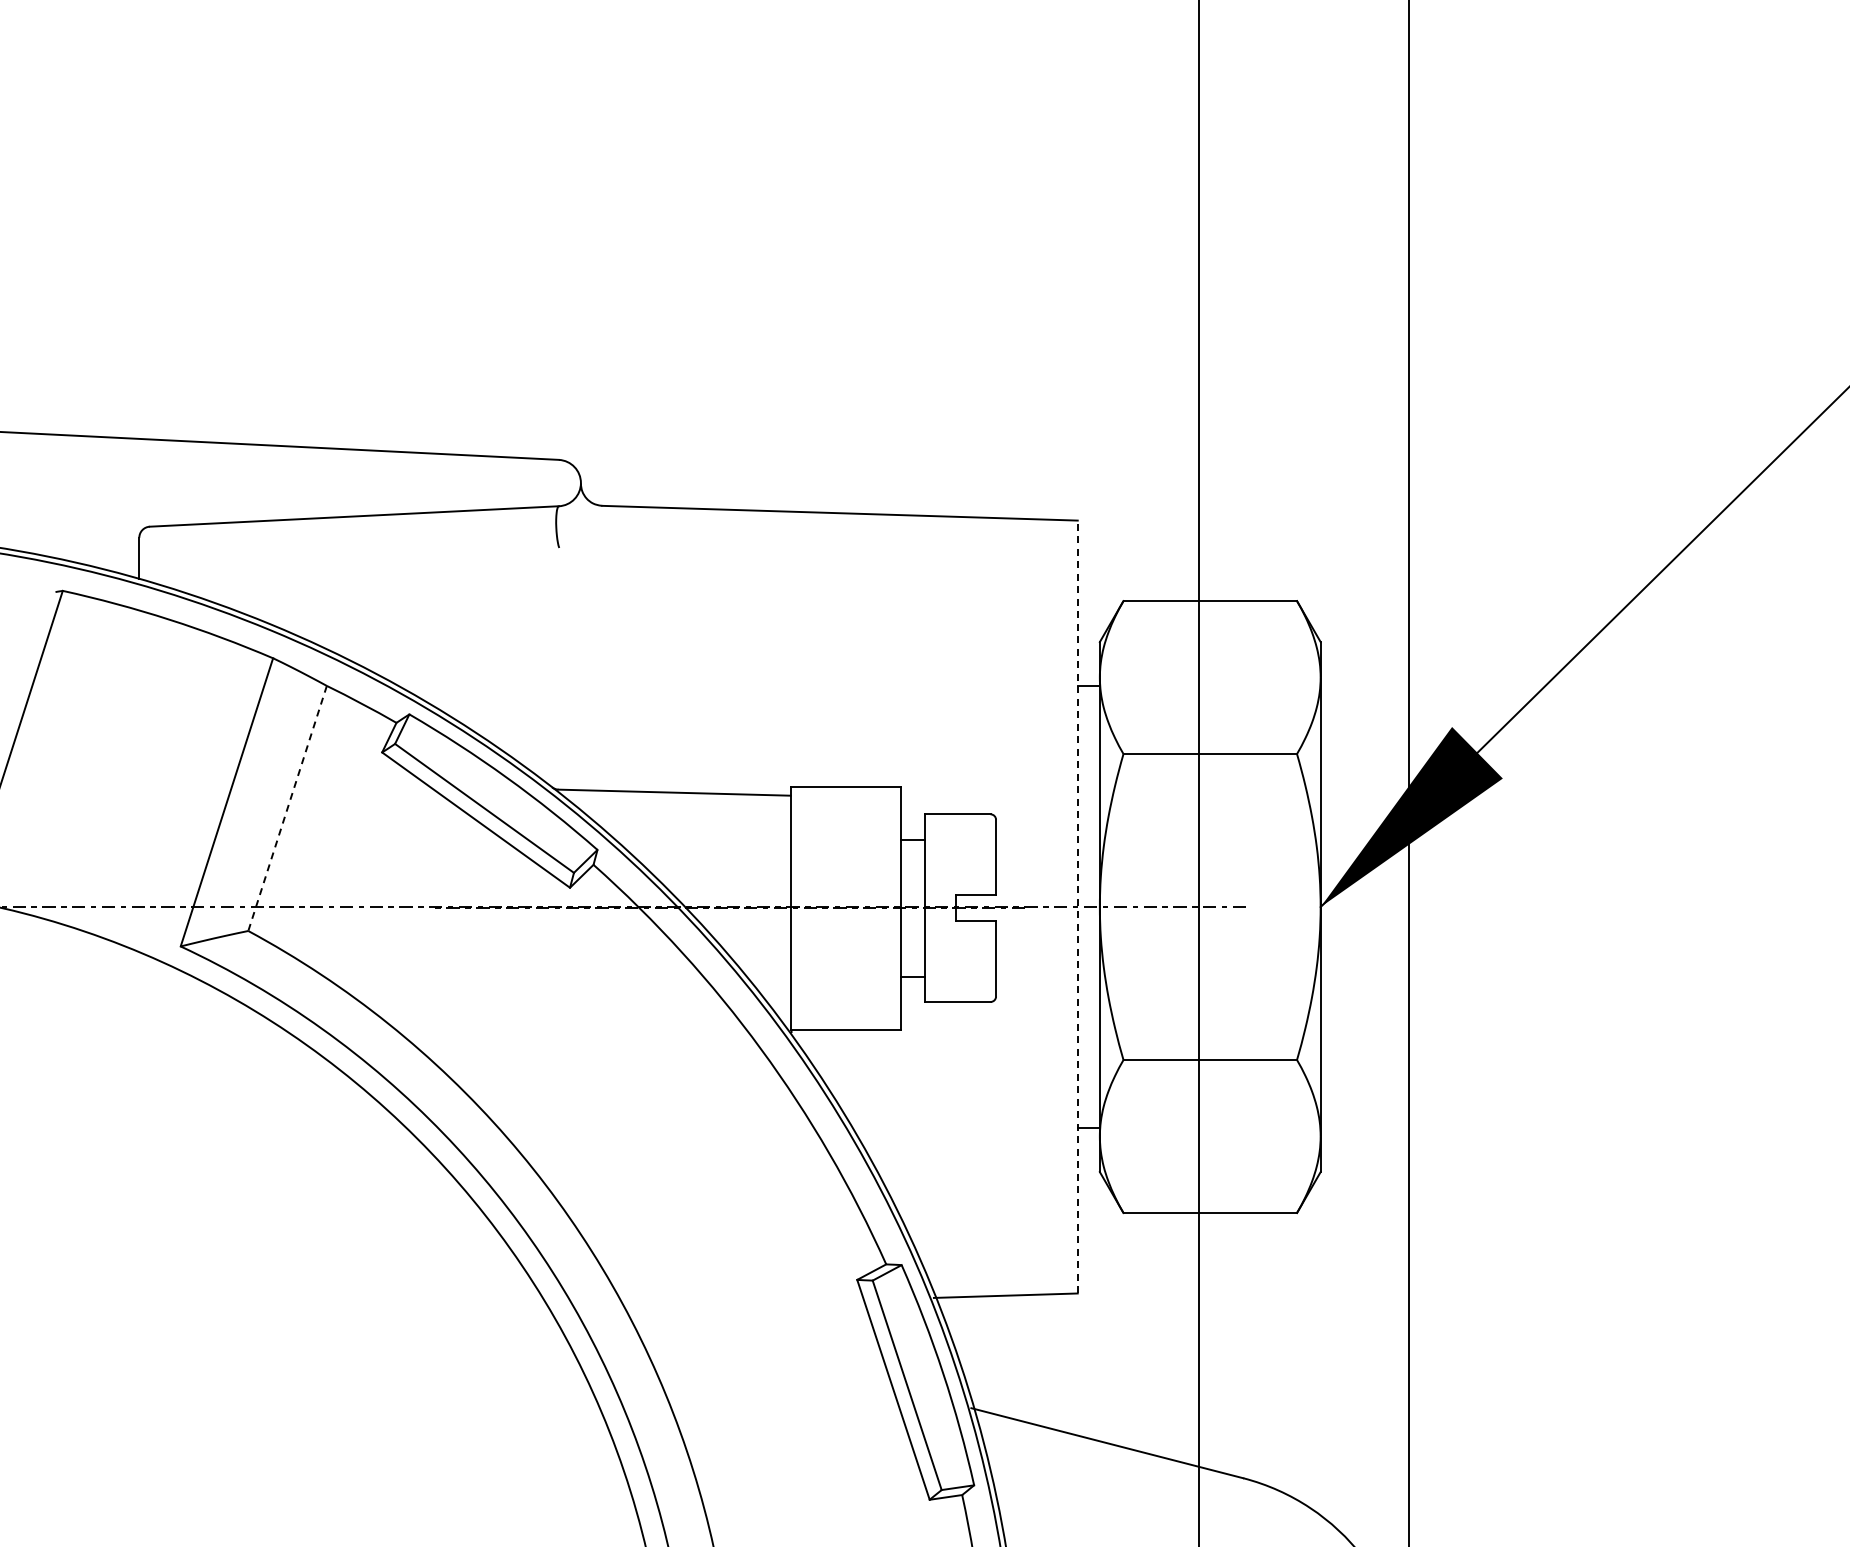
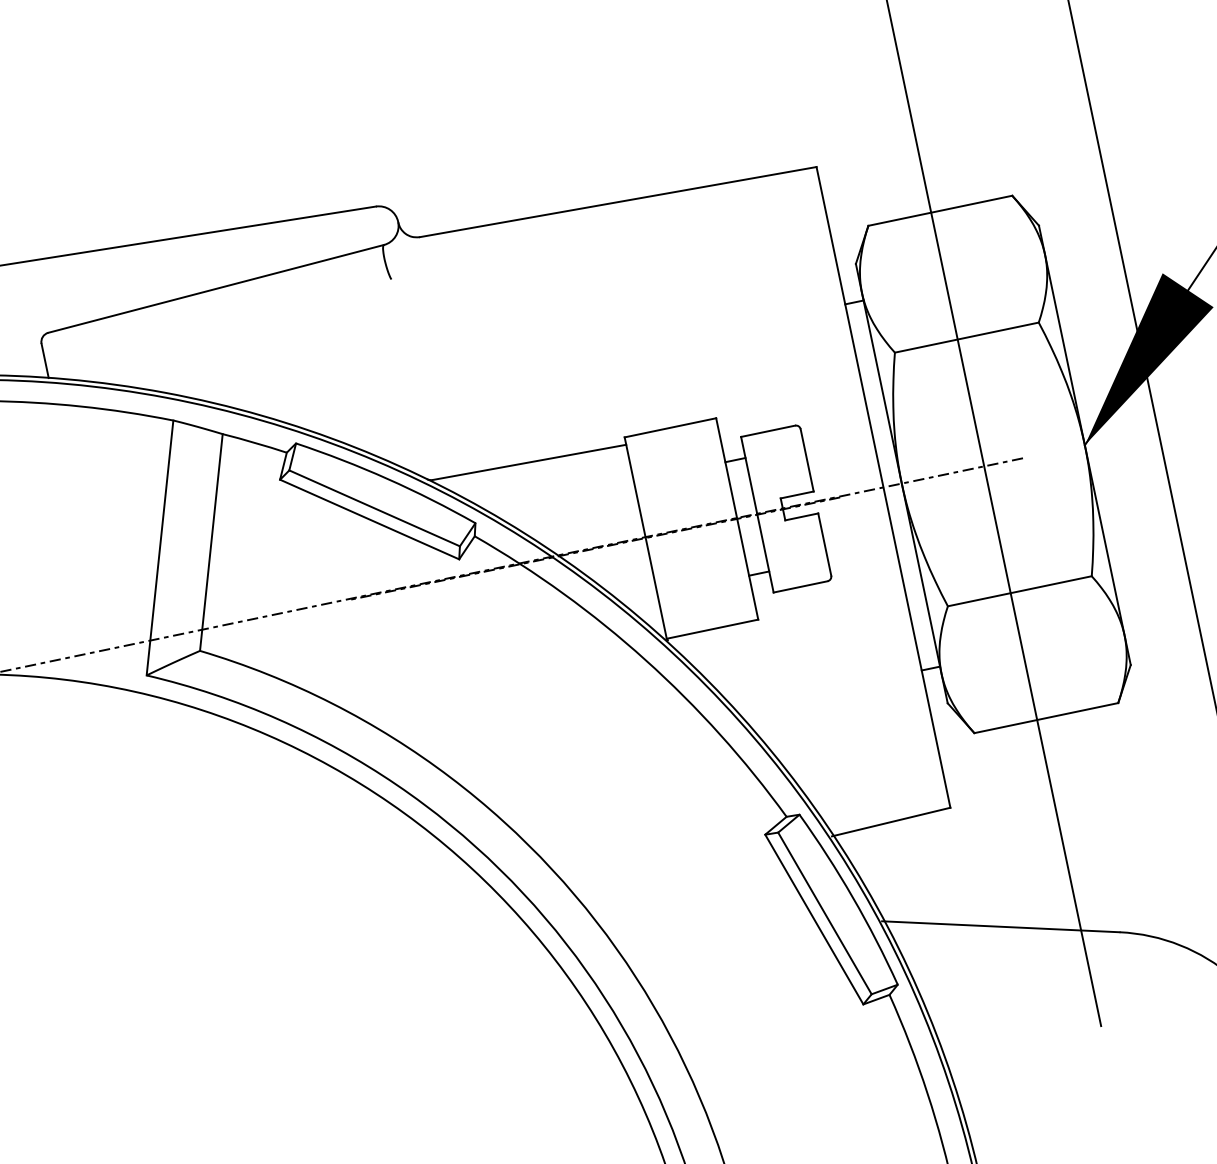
line: (287, 808) -> (211, 542), dashed -> solid
line: (1077, 906) -> (883, 486), dashed -> solid

